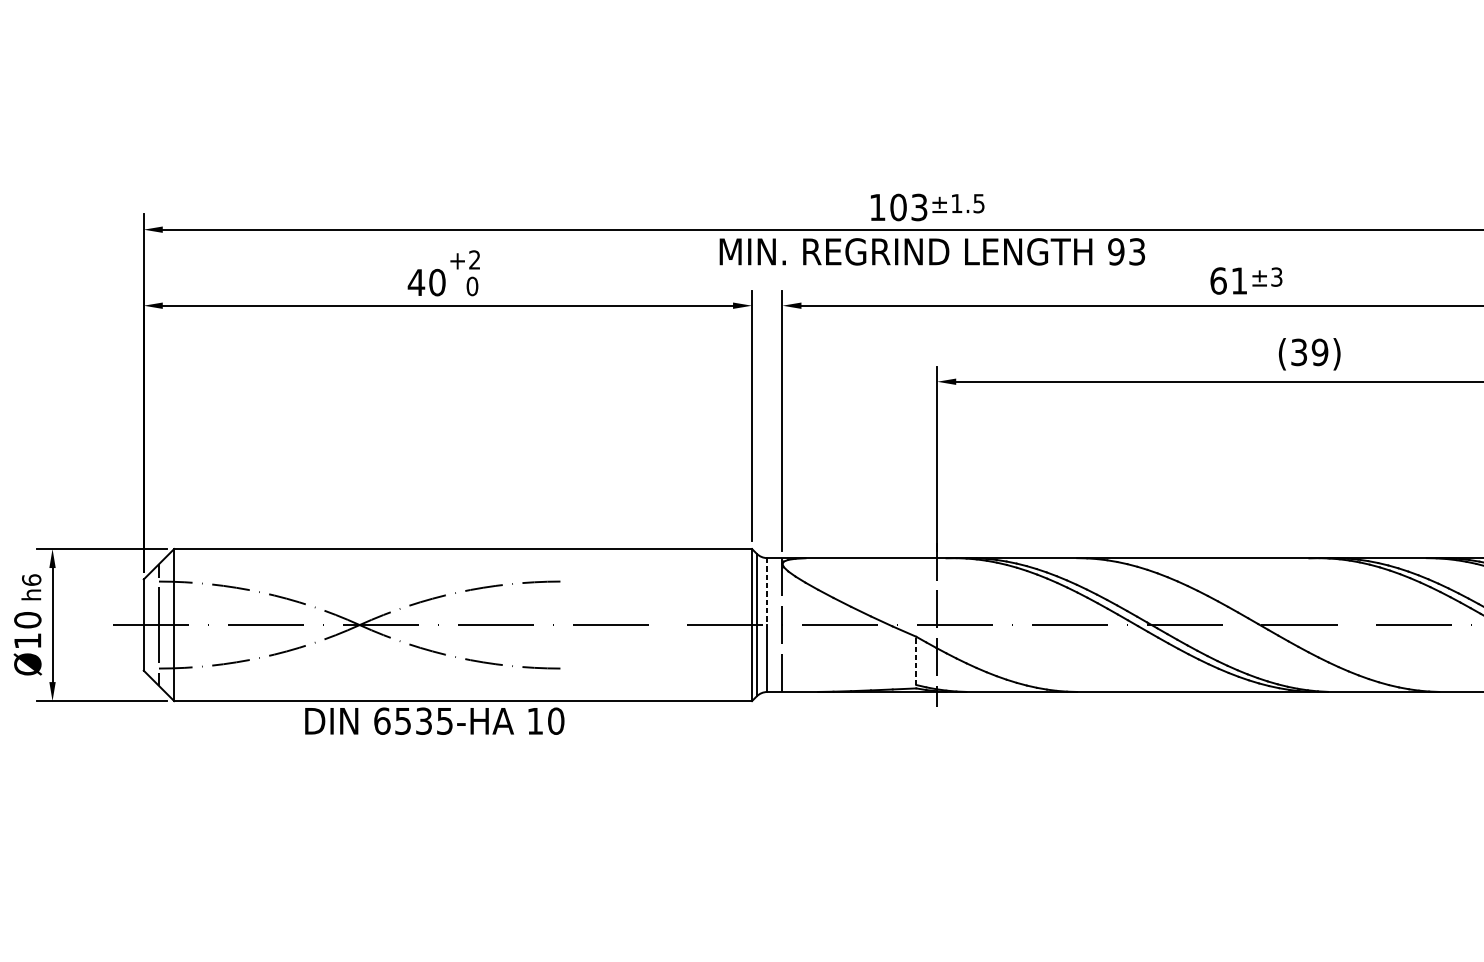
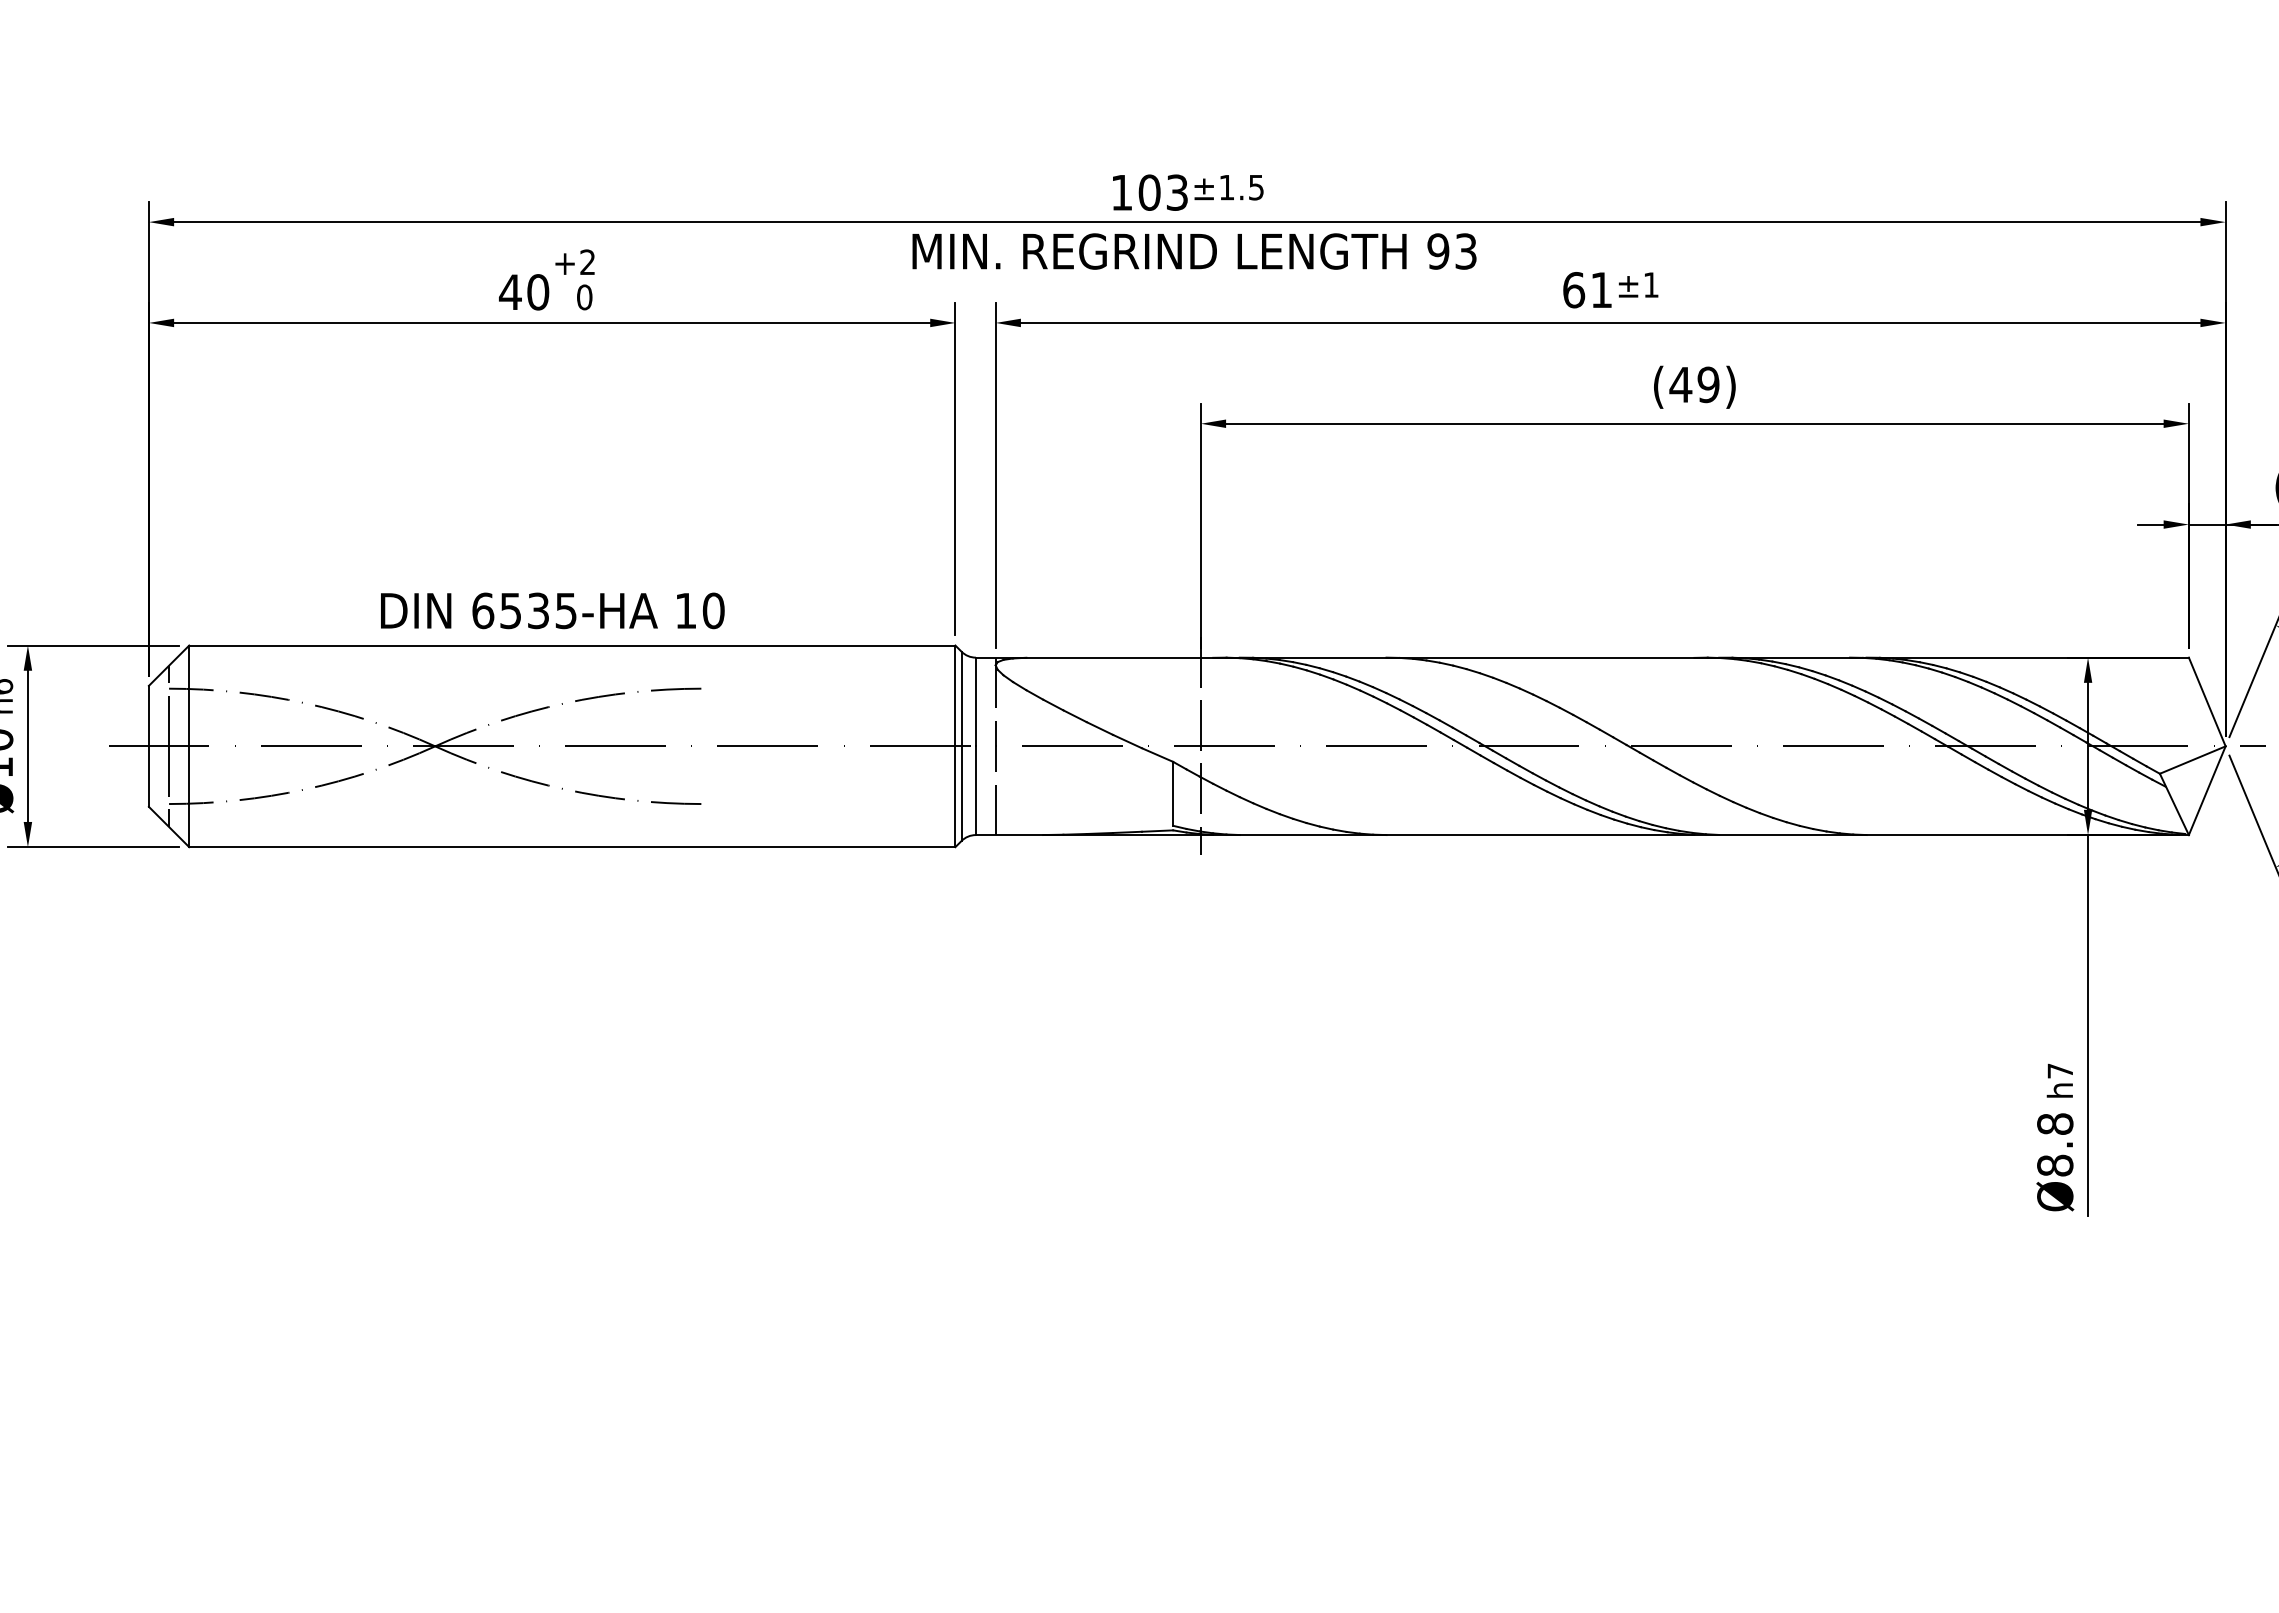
text: (1276, 276) -> (1650, 284), ±3 -> ±1
text: (1298, 352) -> (1680, 384), (39) -> (49)
line: (767, 591) -> (975, 702), dashed -> solid
line: (916, 660) -> (1173, 793), dashed -> solid
text: (434, 720) -> (552, 610), moved

